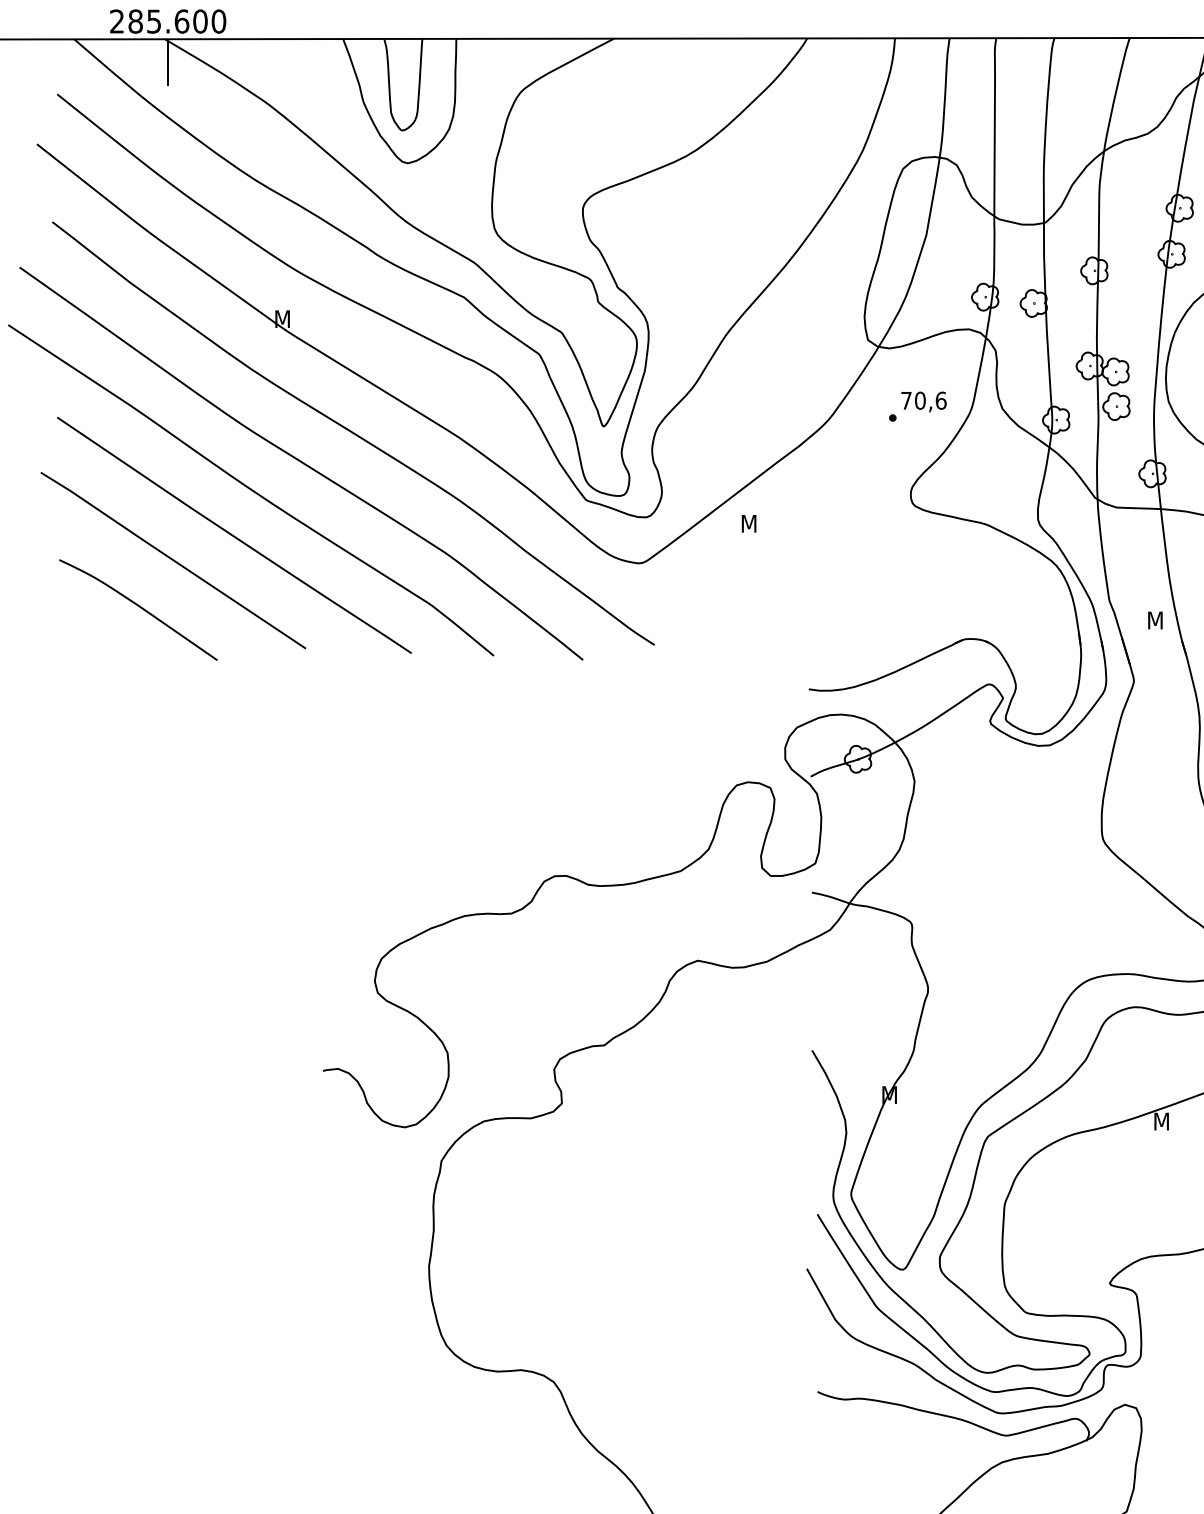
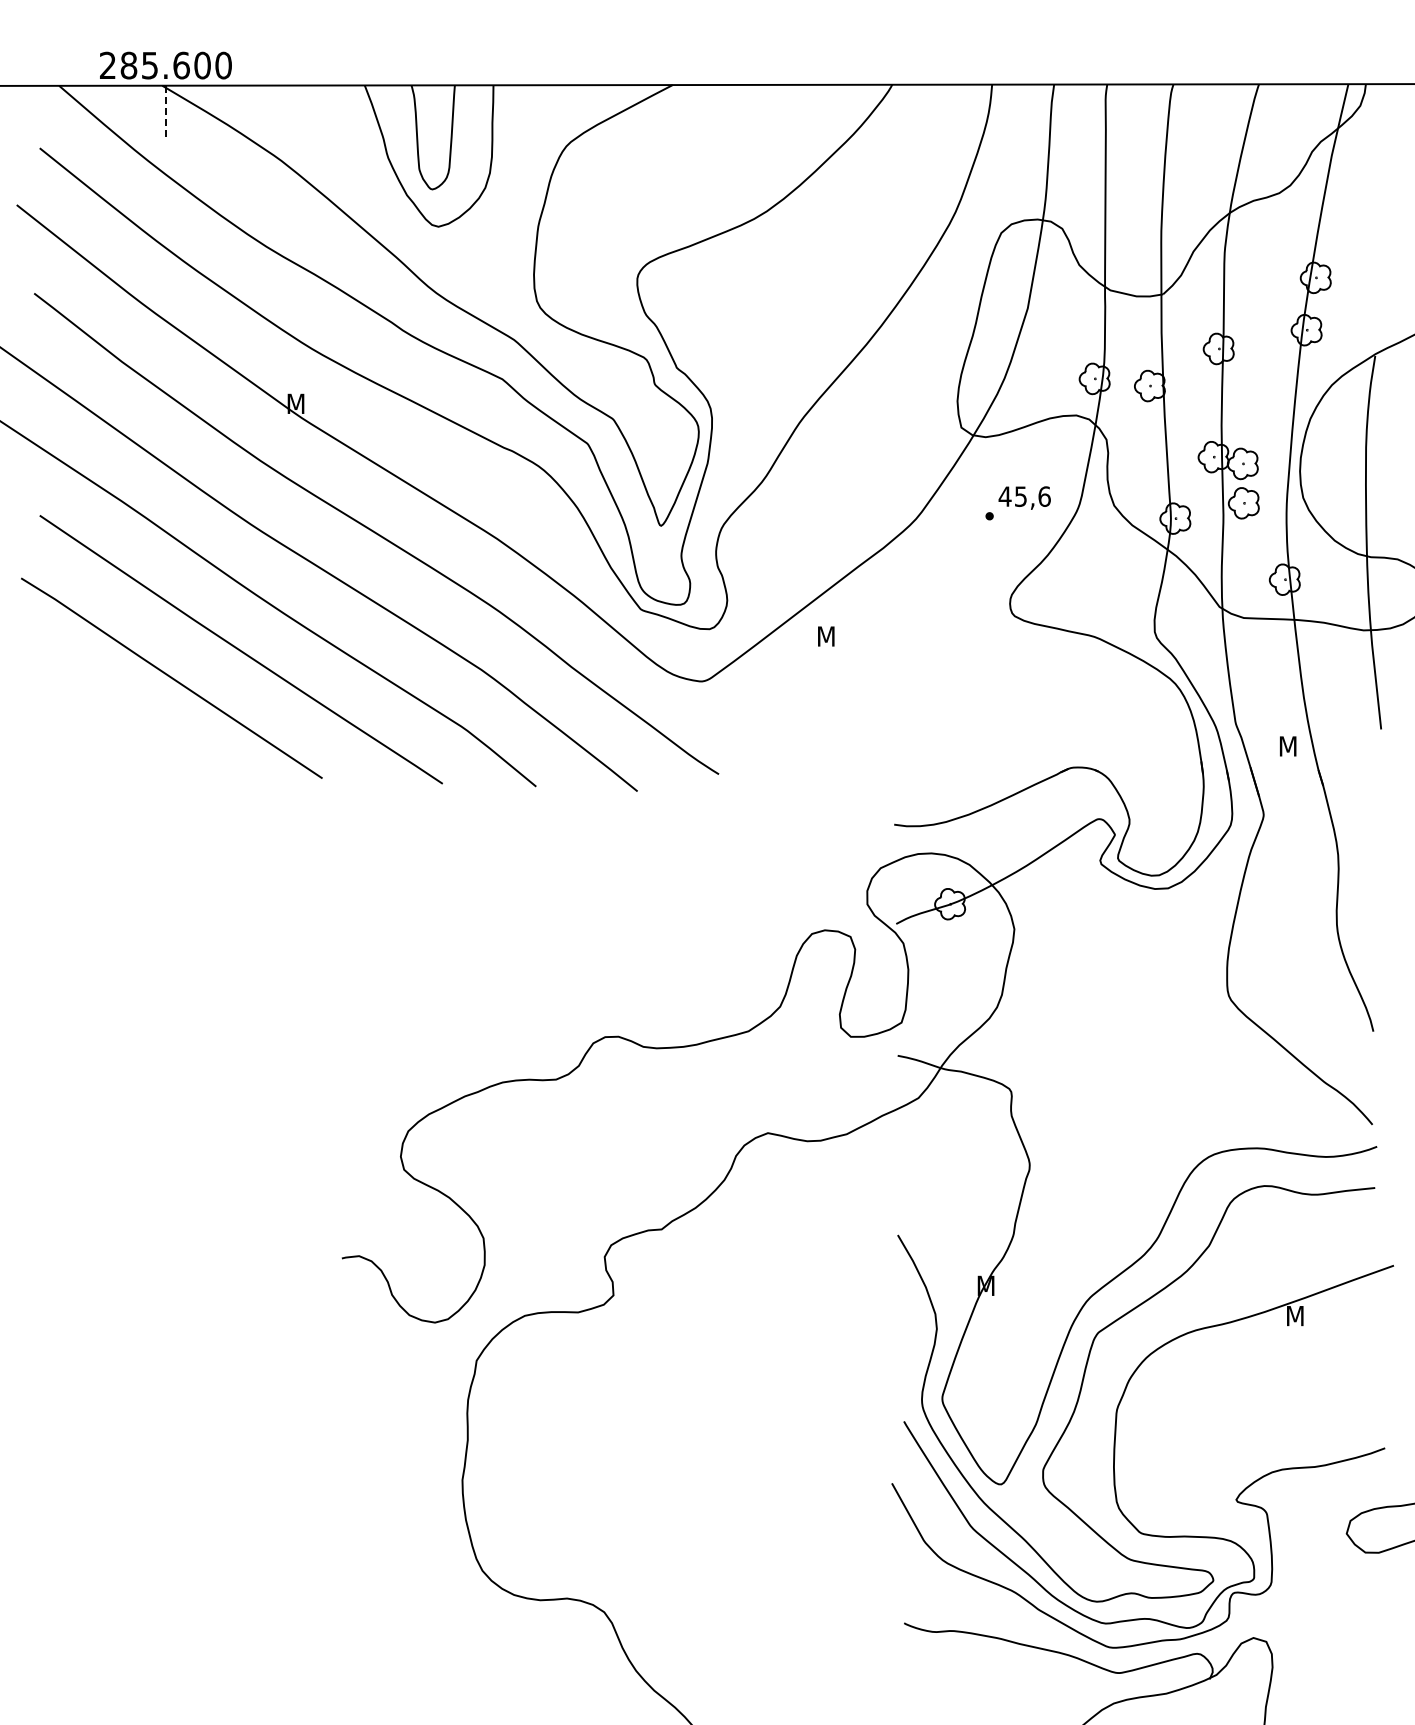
line: (167, 62) -> (165, 112), solid -> dashed
text: (912, 400) -> (1012, 496), 70,6 -> 45,6
curve: (140, 608) -> (134, 732), removed

